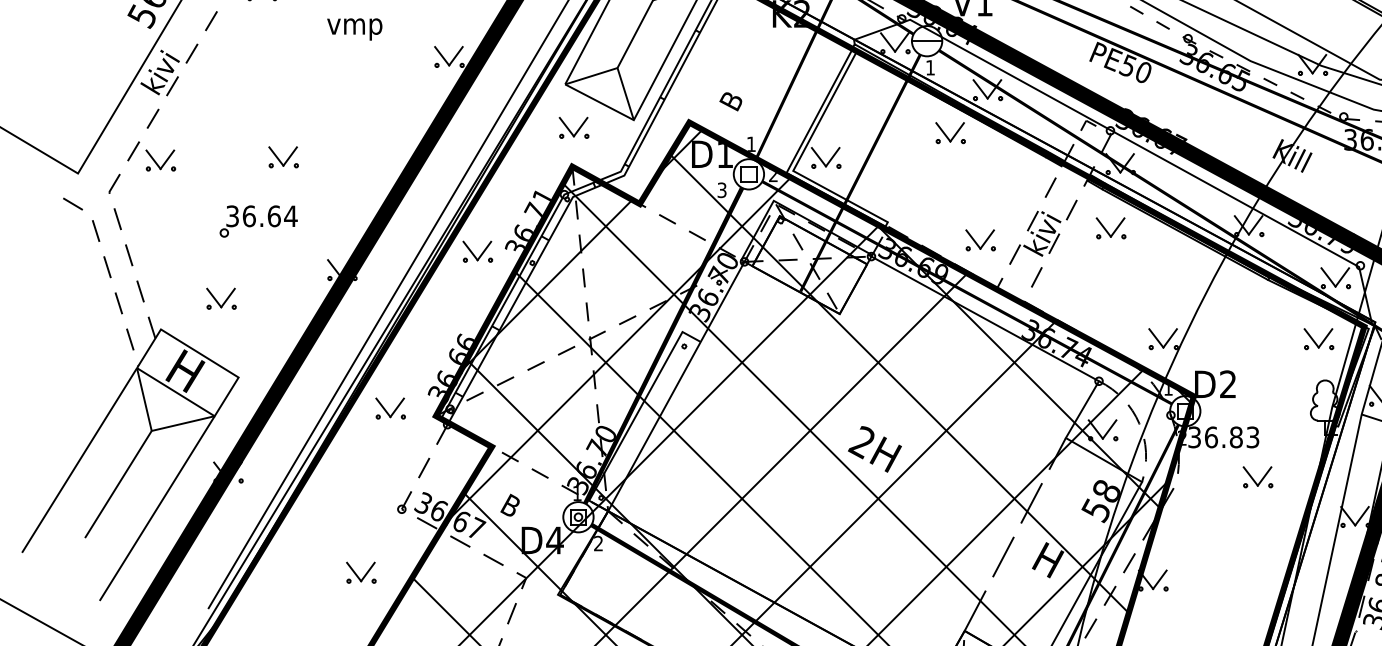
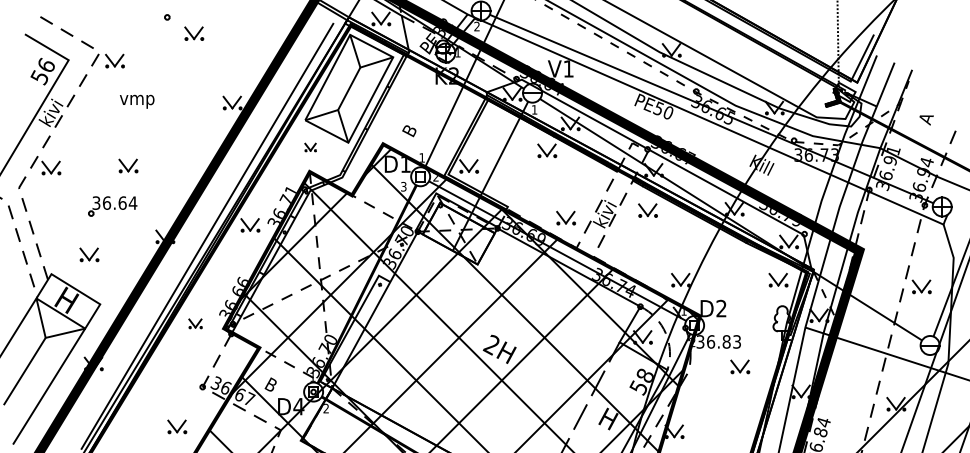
text: (355, 28) -> (137, 101), moved
part: (573, 127) -> (310, 147), size x0.6
part: (390, 408) -> (195, 323), size x0.7

